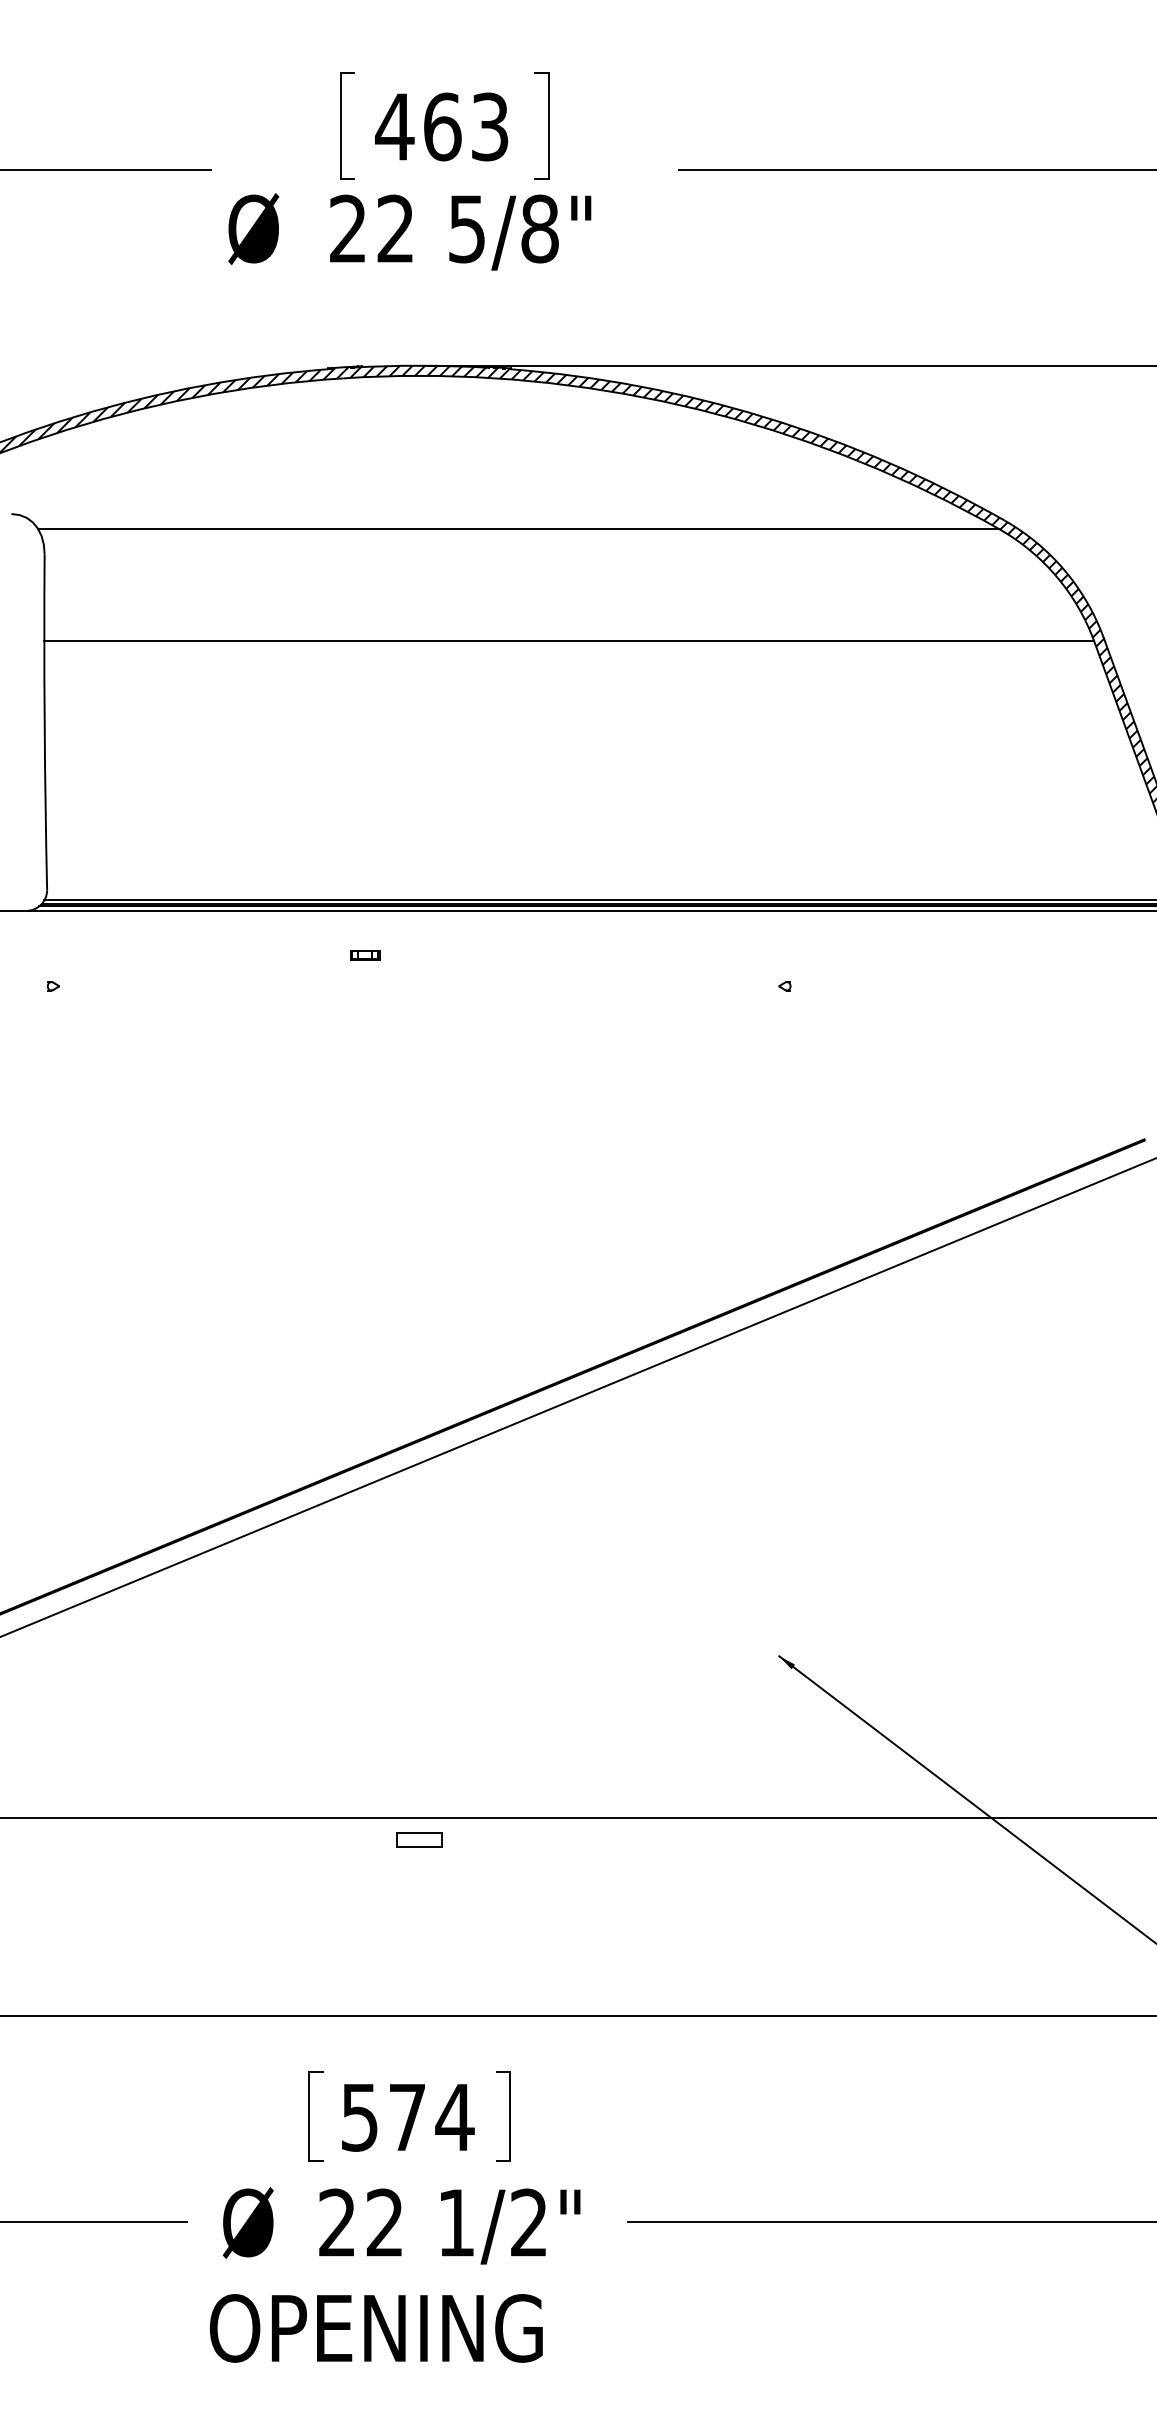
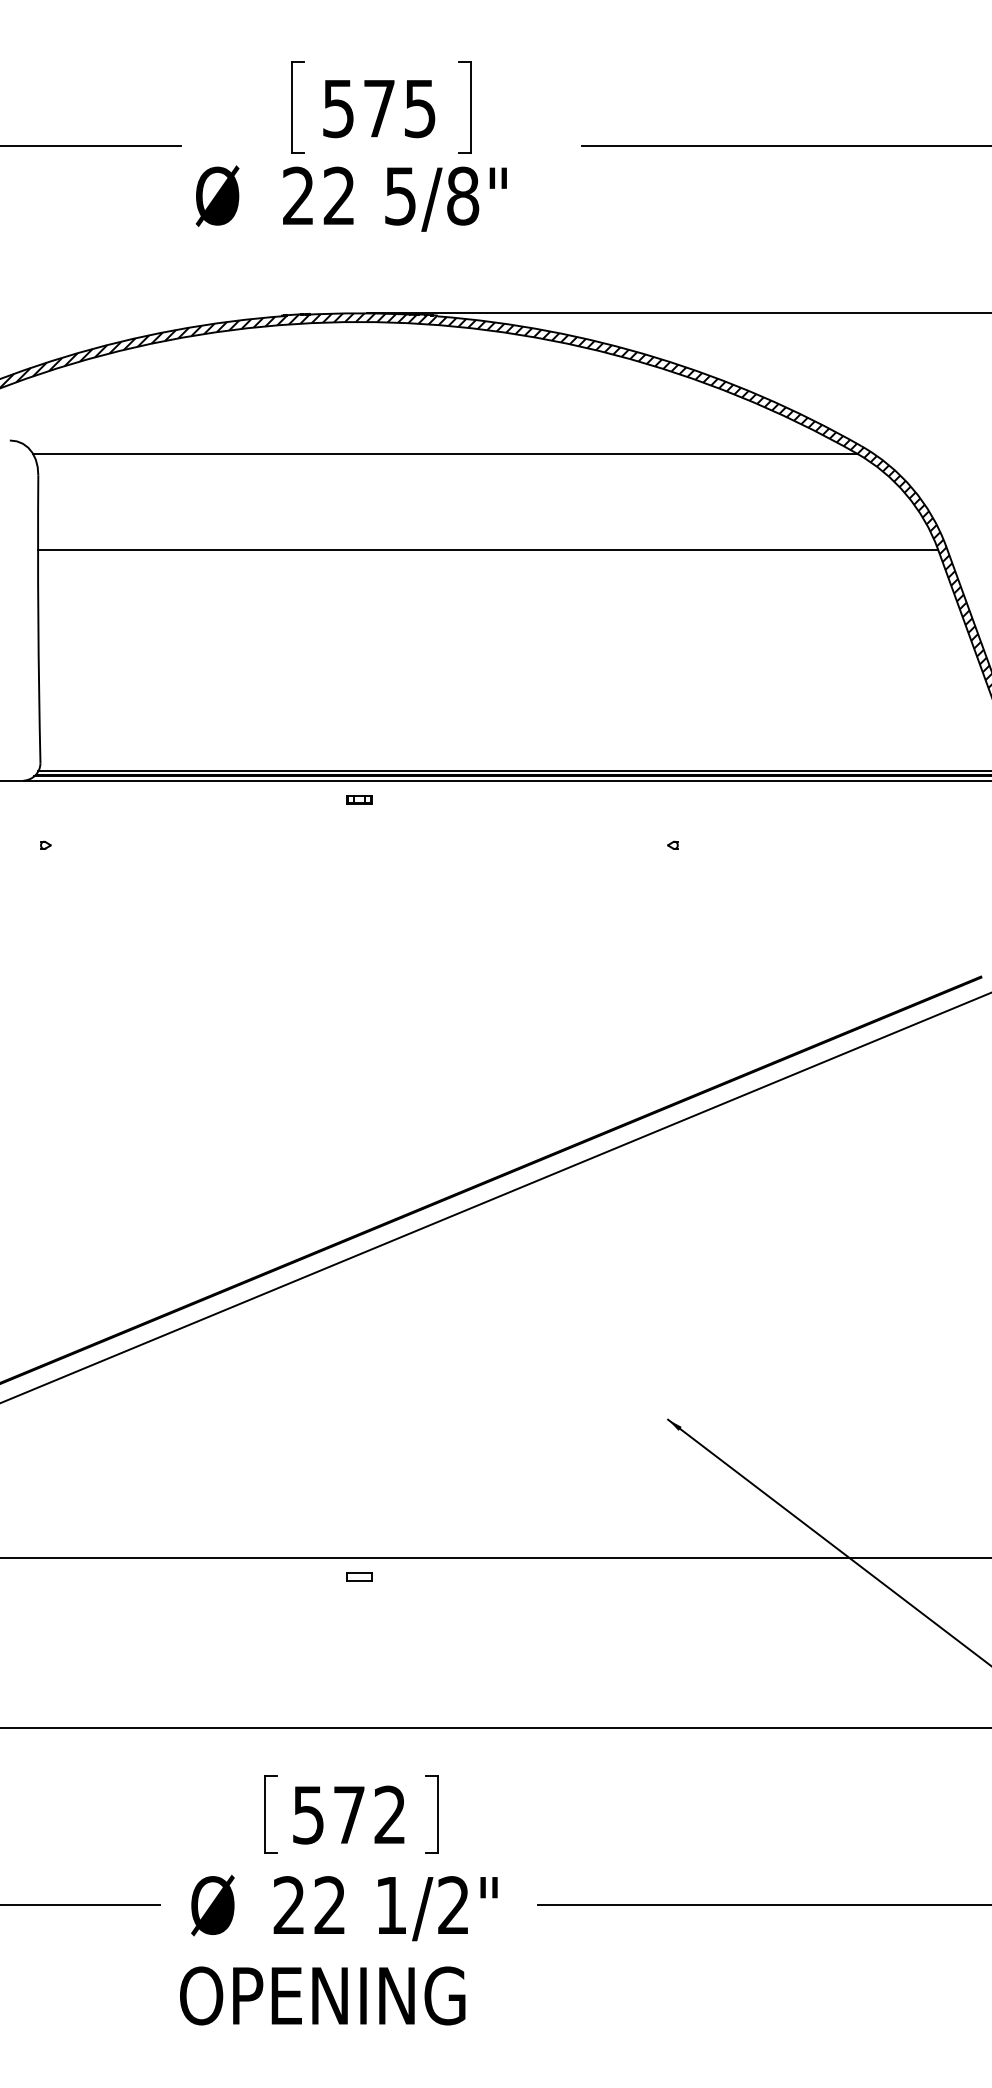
text: (441, 126) -> (378, 108), 463 -> 575
part: (365, 955) -> (359, 800), moved
part: (418, 1839) -> (358, 1576), size x0.62
text: (454, 2116) -> (389, 1814), 574 -> 572

